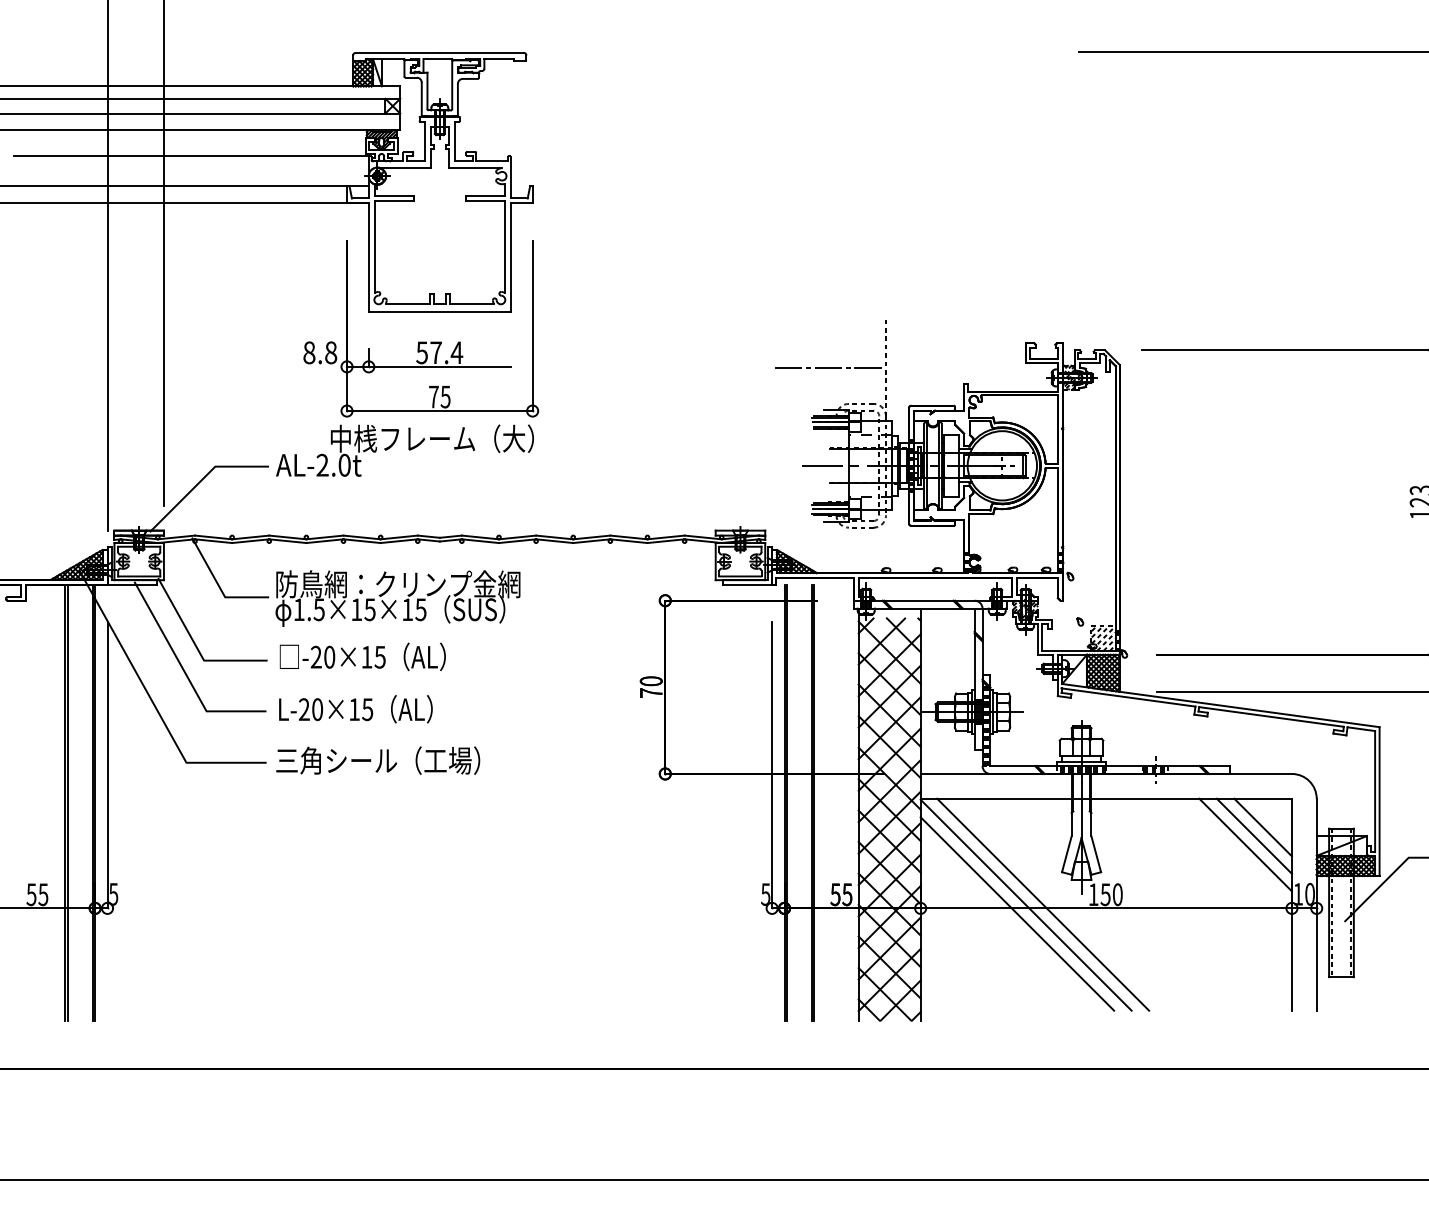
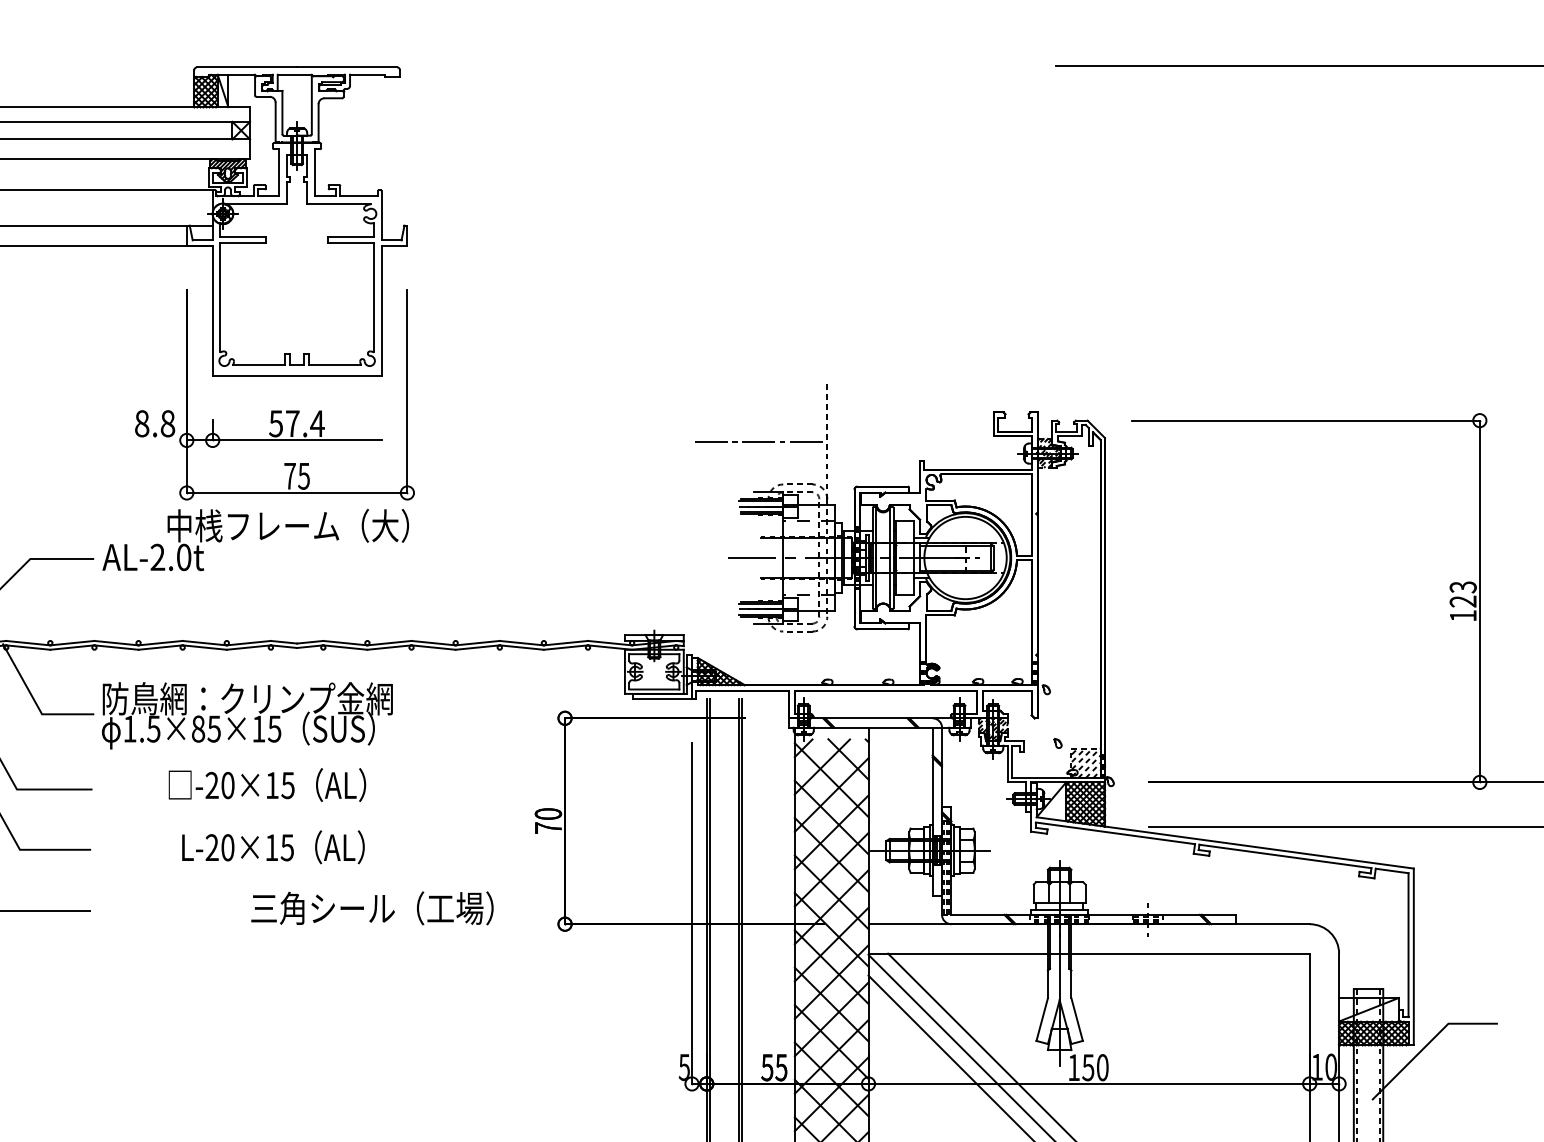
text: (356, 609) -> (198, 728), 1.5×15×15 -> 1.5×85×15
text: (362, 656) -> (267, 784), moved
text: (355, 709) -> (272, 847), moved
text: (378, 760) -> (372, 908), moved
line: (1262, 827) -> (1274, 987), removed
line: (1253, 835) -> (1264, 997), removed
line: (1245, 844) -> (1254, 1008), removed

